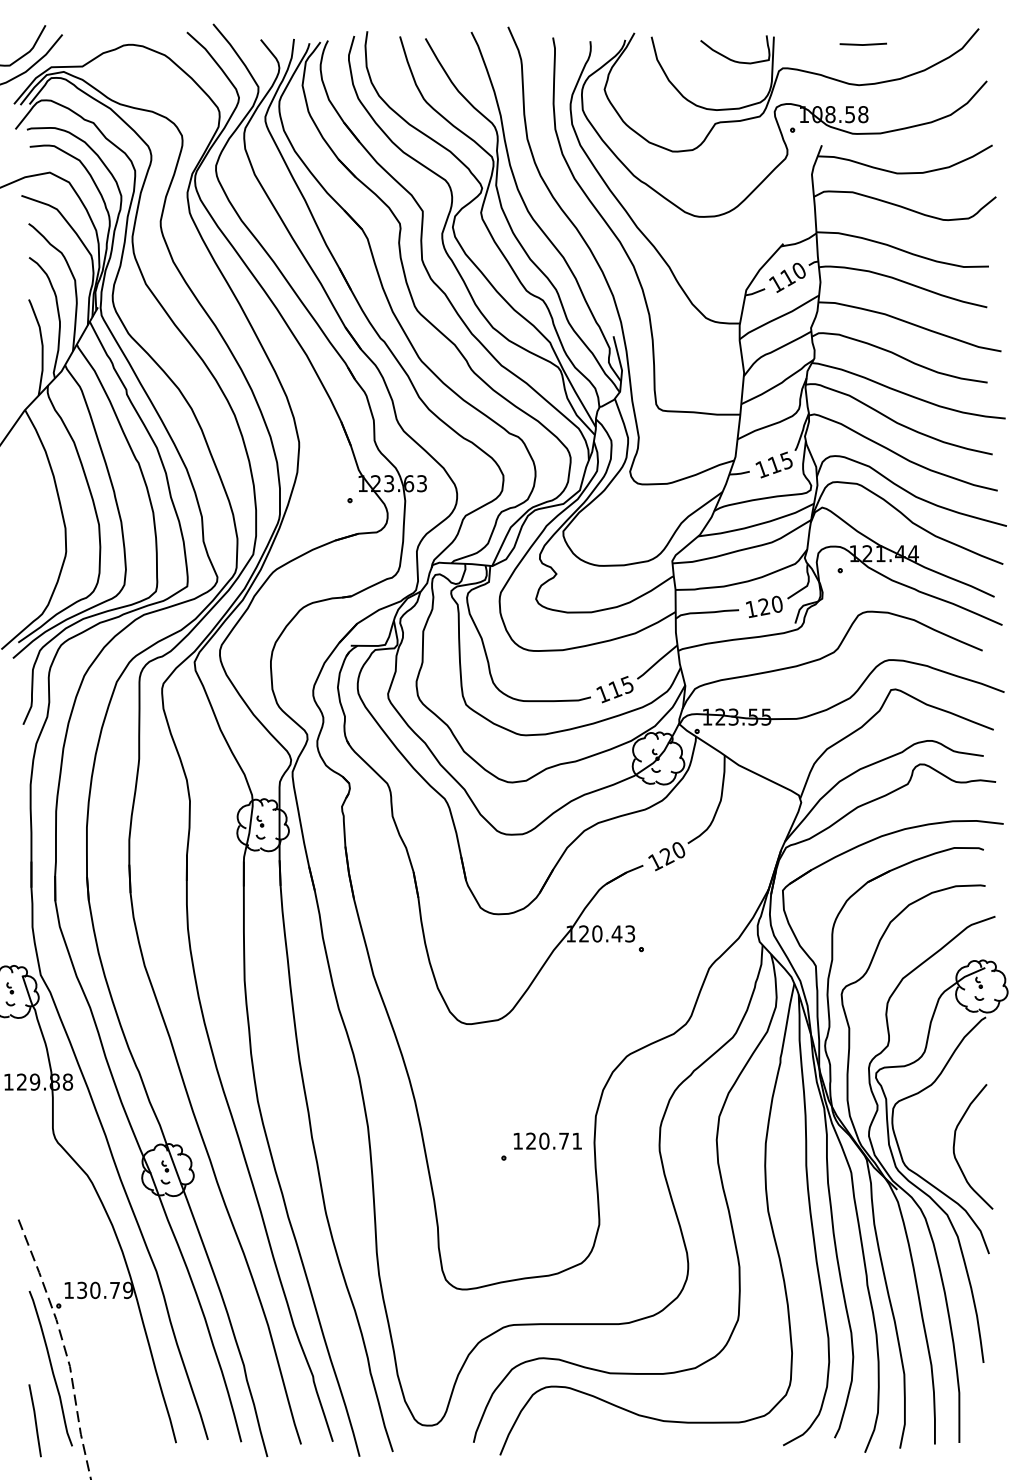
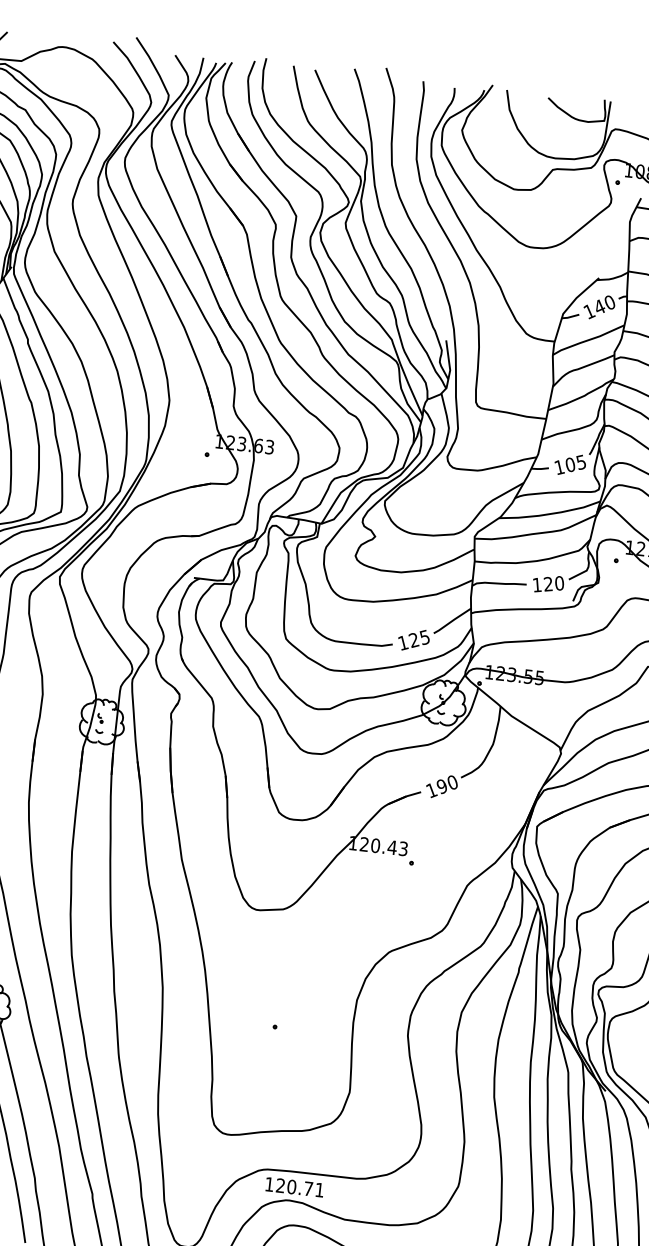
text: (787, 277) -> (599, 307), 110 -> 140
text: (774, 464) -> (570, 464), 115 -> 105
text: (615, 689) -> (414, 640), 115 -> 125
text: (666, 857) -> (441, 787), 120 -> 190
text: (547, 1140) -> (294, 1186), moved

